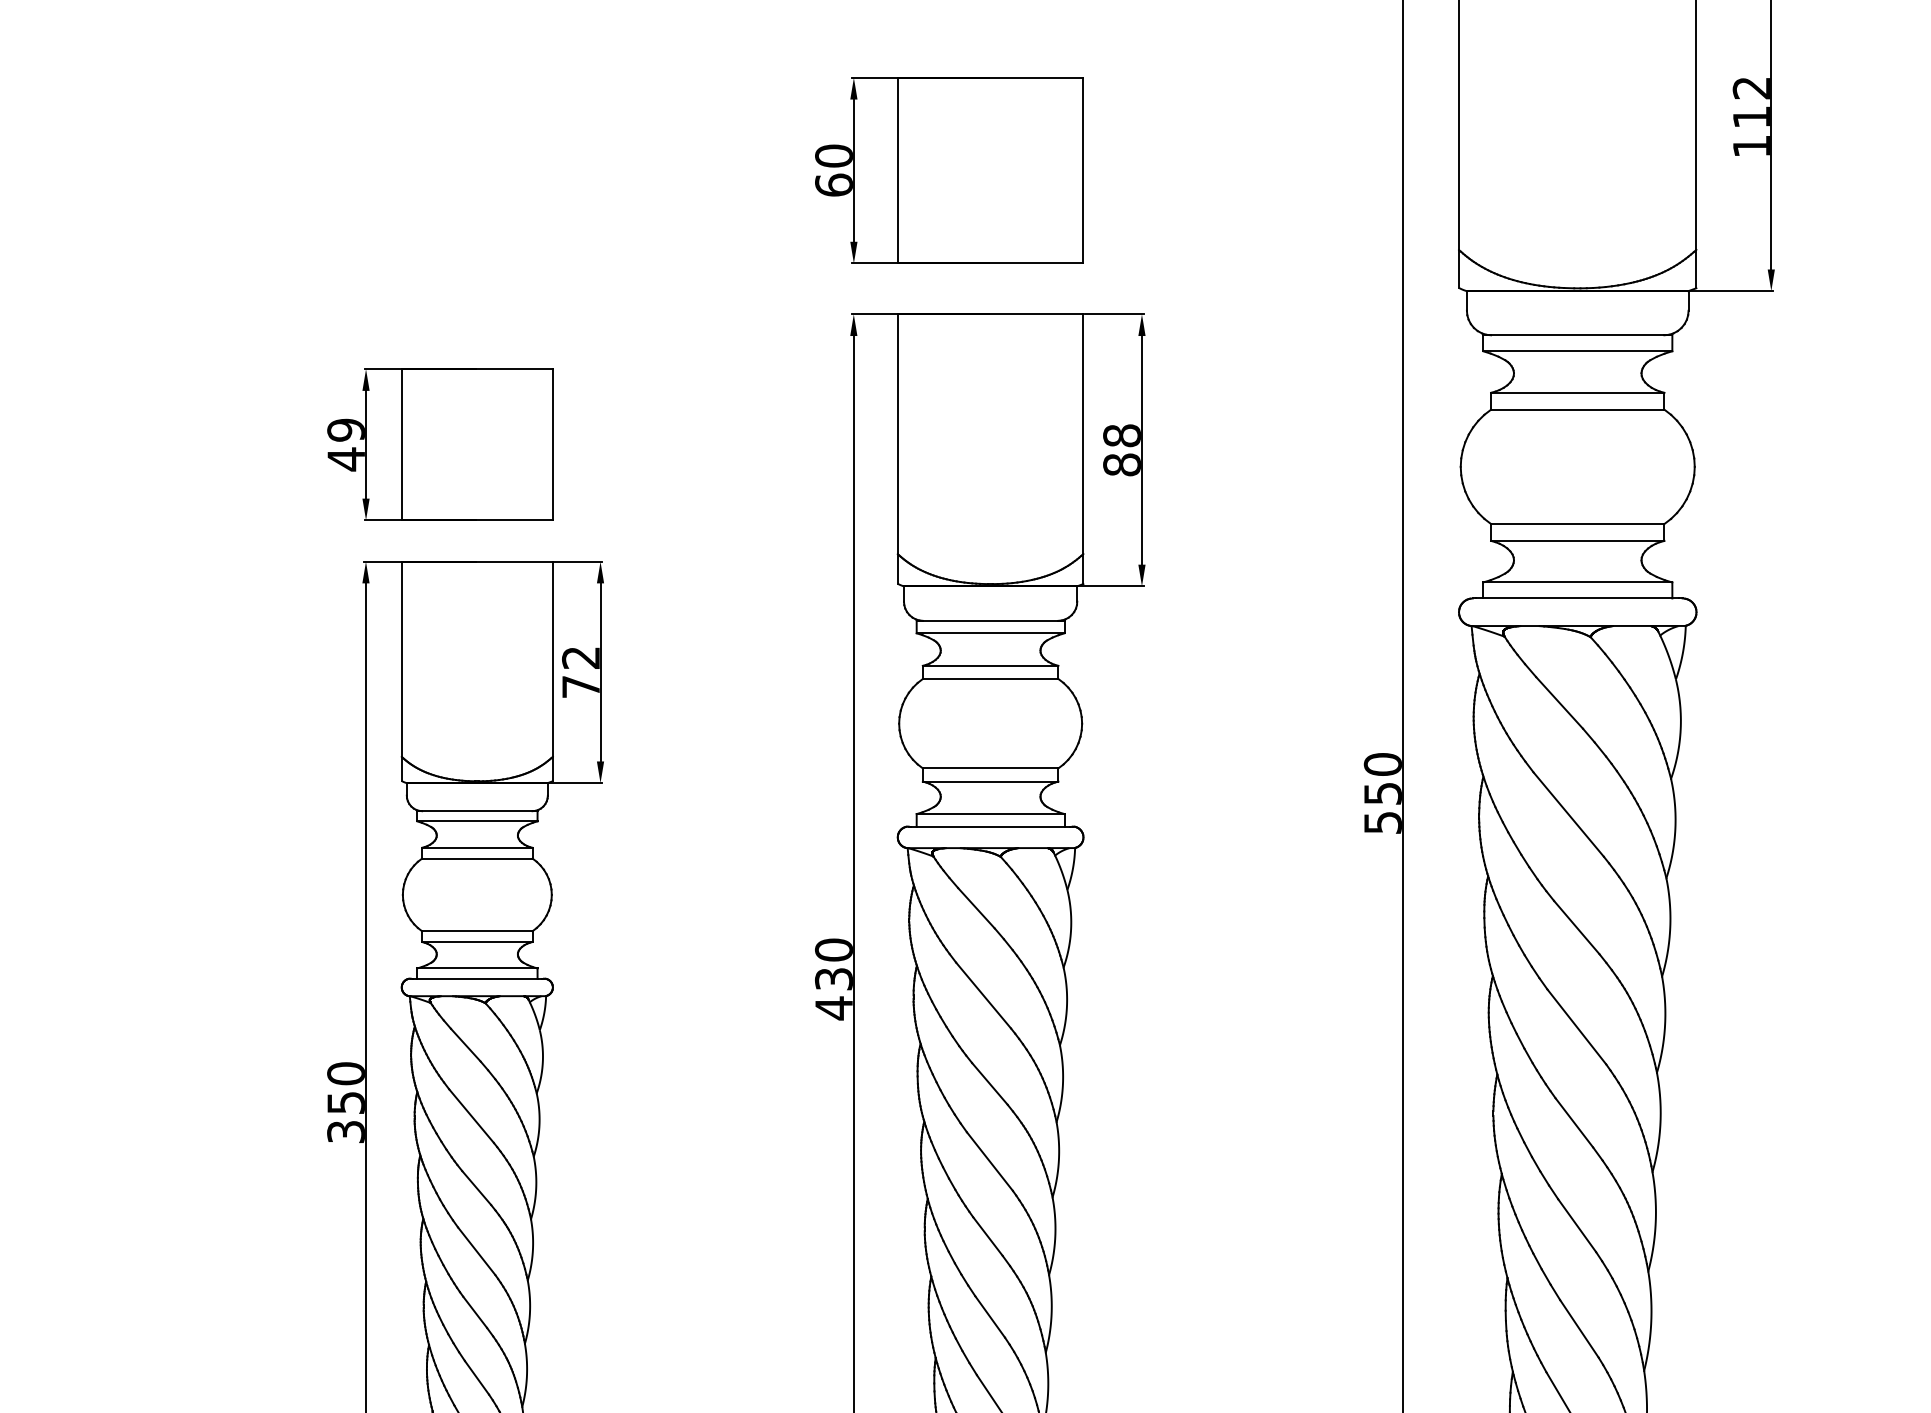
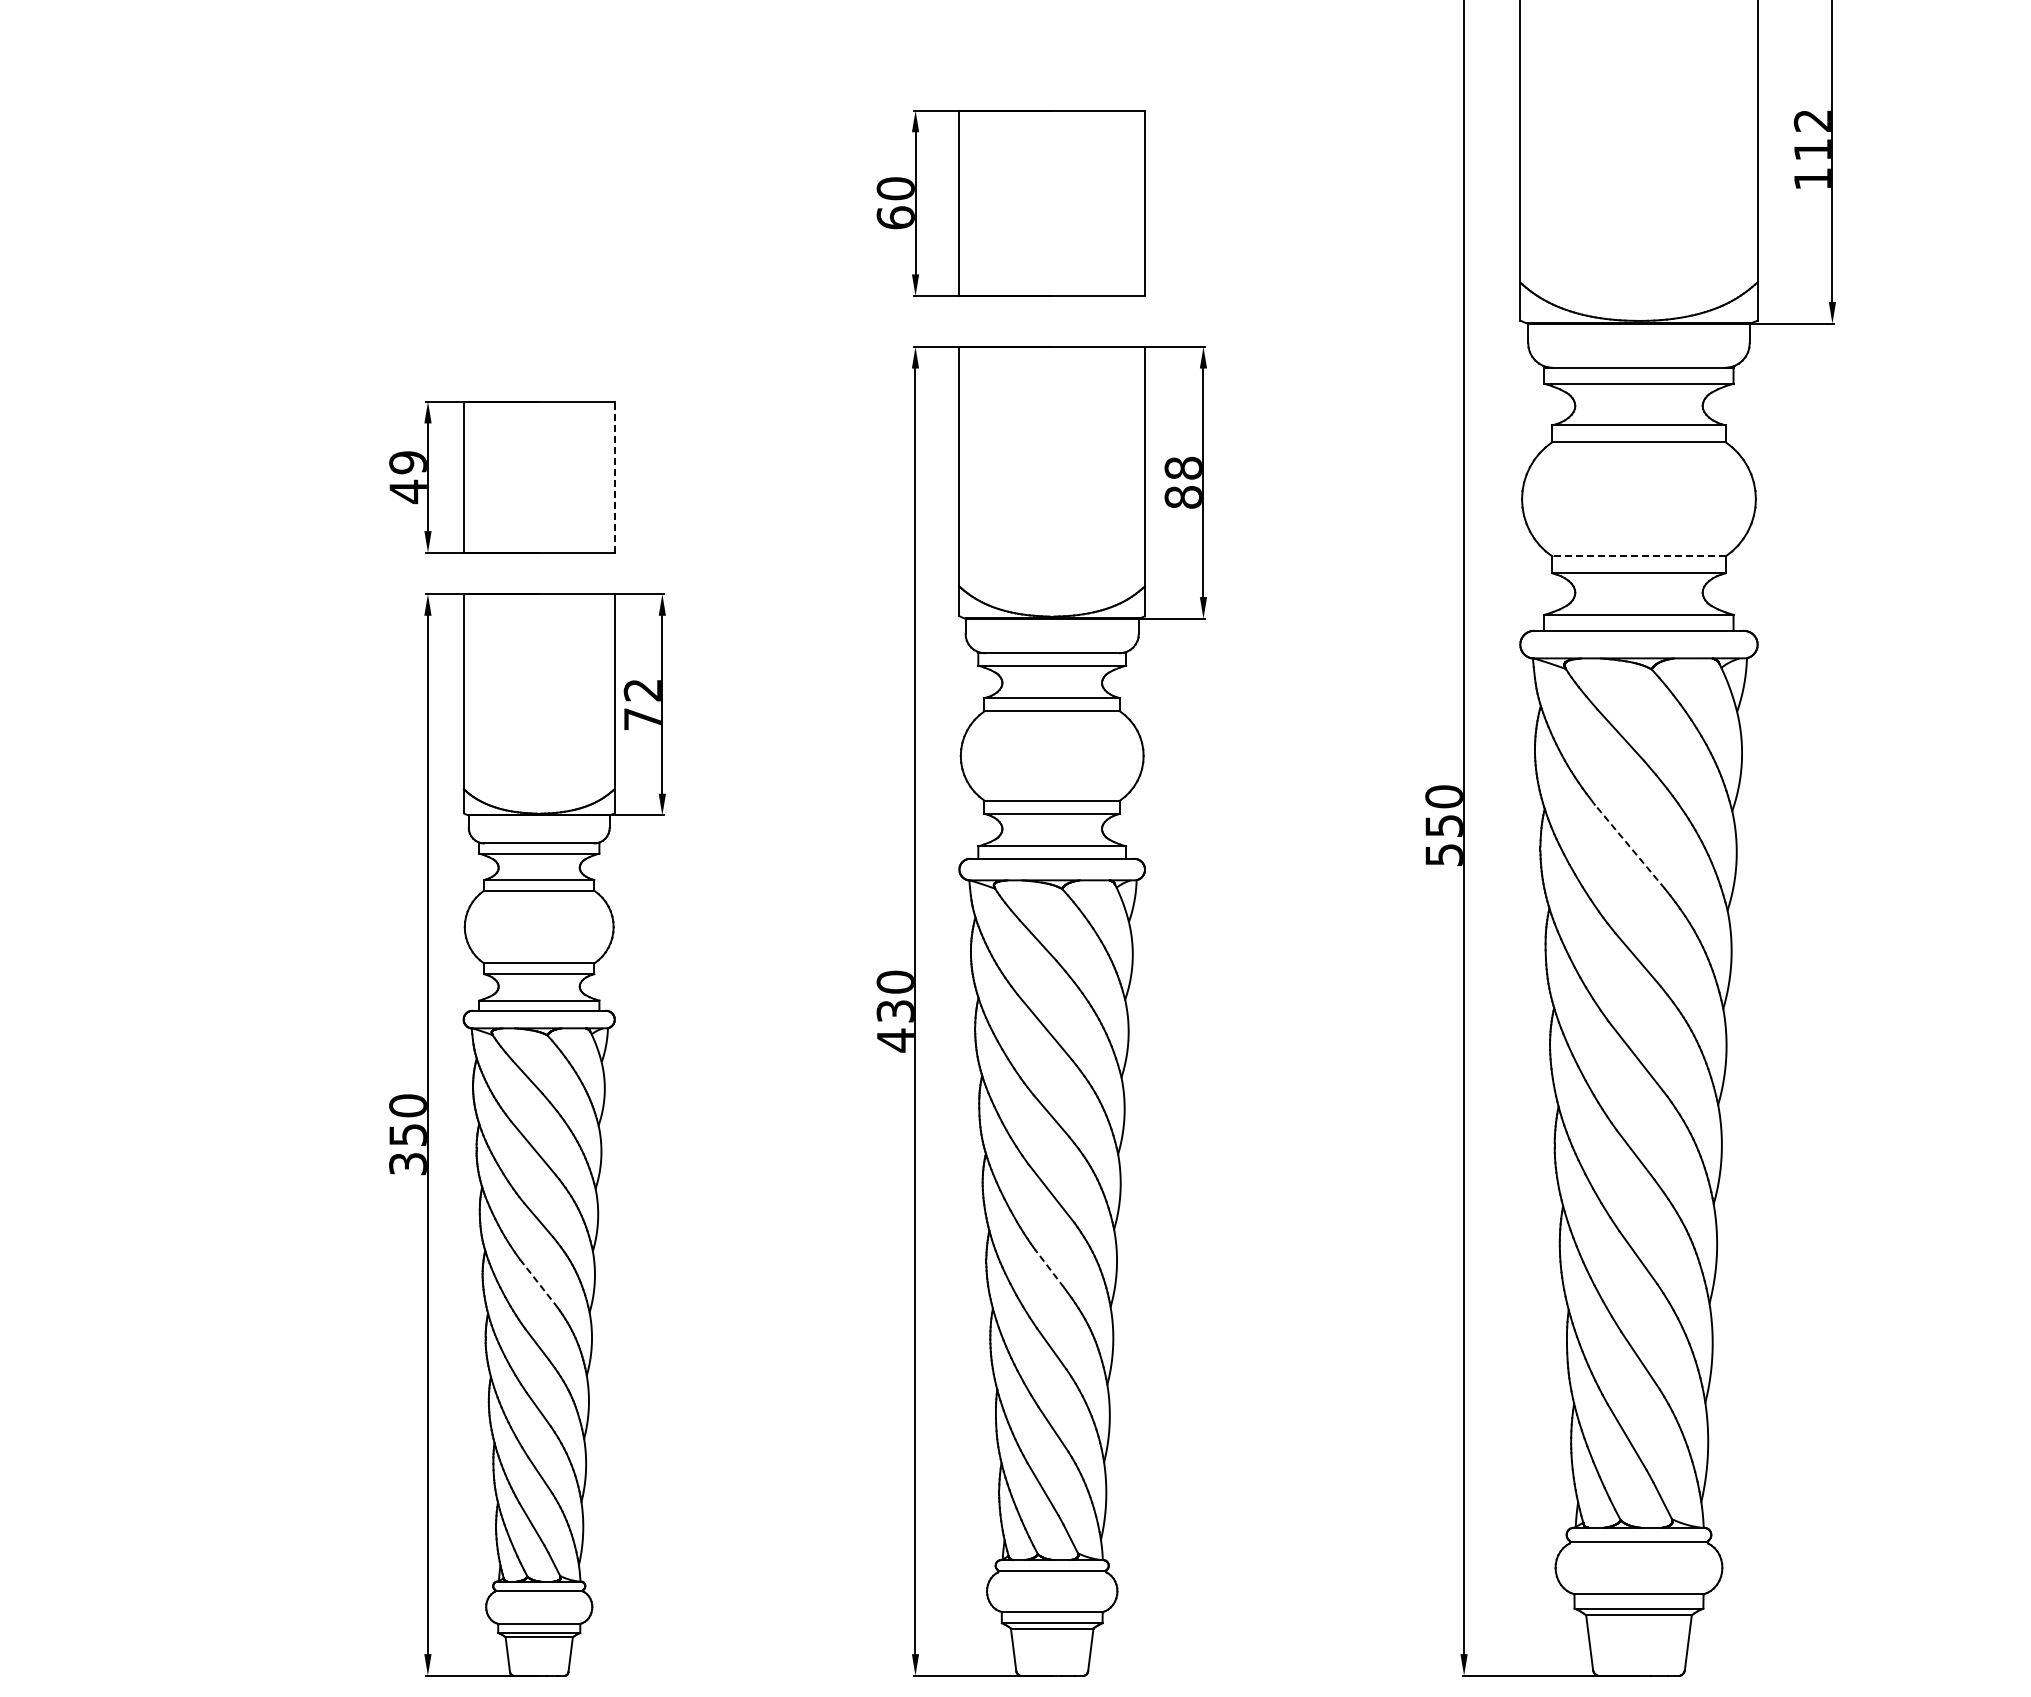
line: (552, 444) -> (614, 476), solid -> dashed
line: (1578, 524) -> (1639, 556), solid -> dashed
line: (1568, 814) -> (1629, 846), solid -> dashed
line: (987, 1236) -> (1049, 1268), solid -> dashed
line: (476, 1251) -> (538, 1283), solid -> dashed

